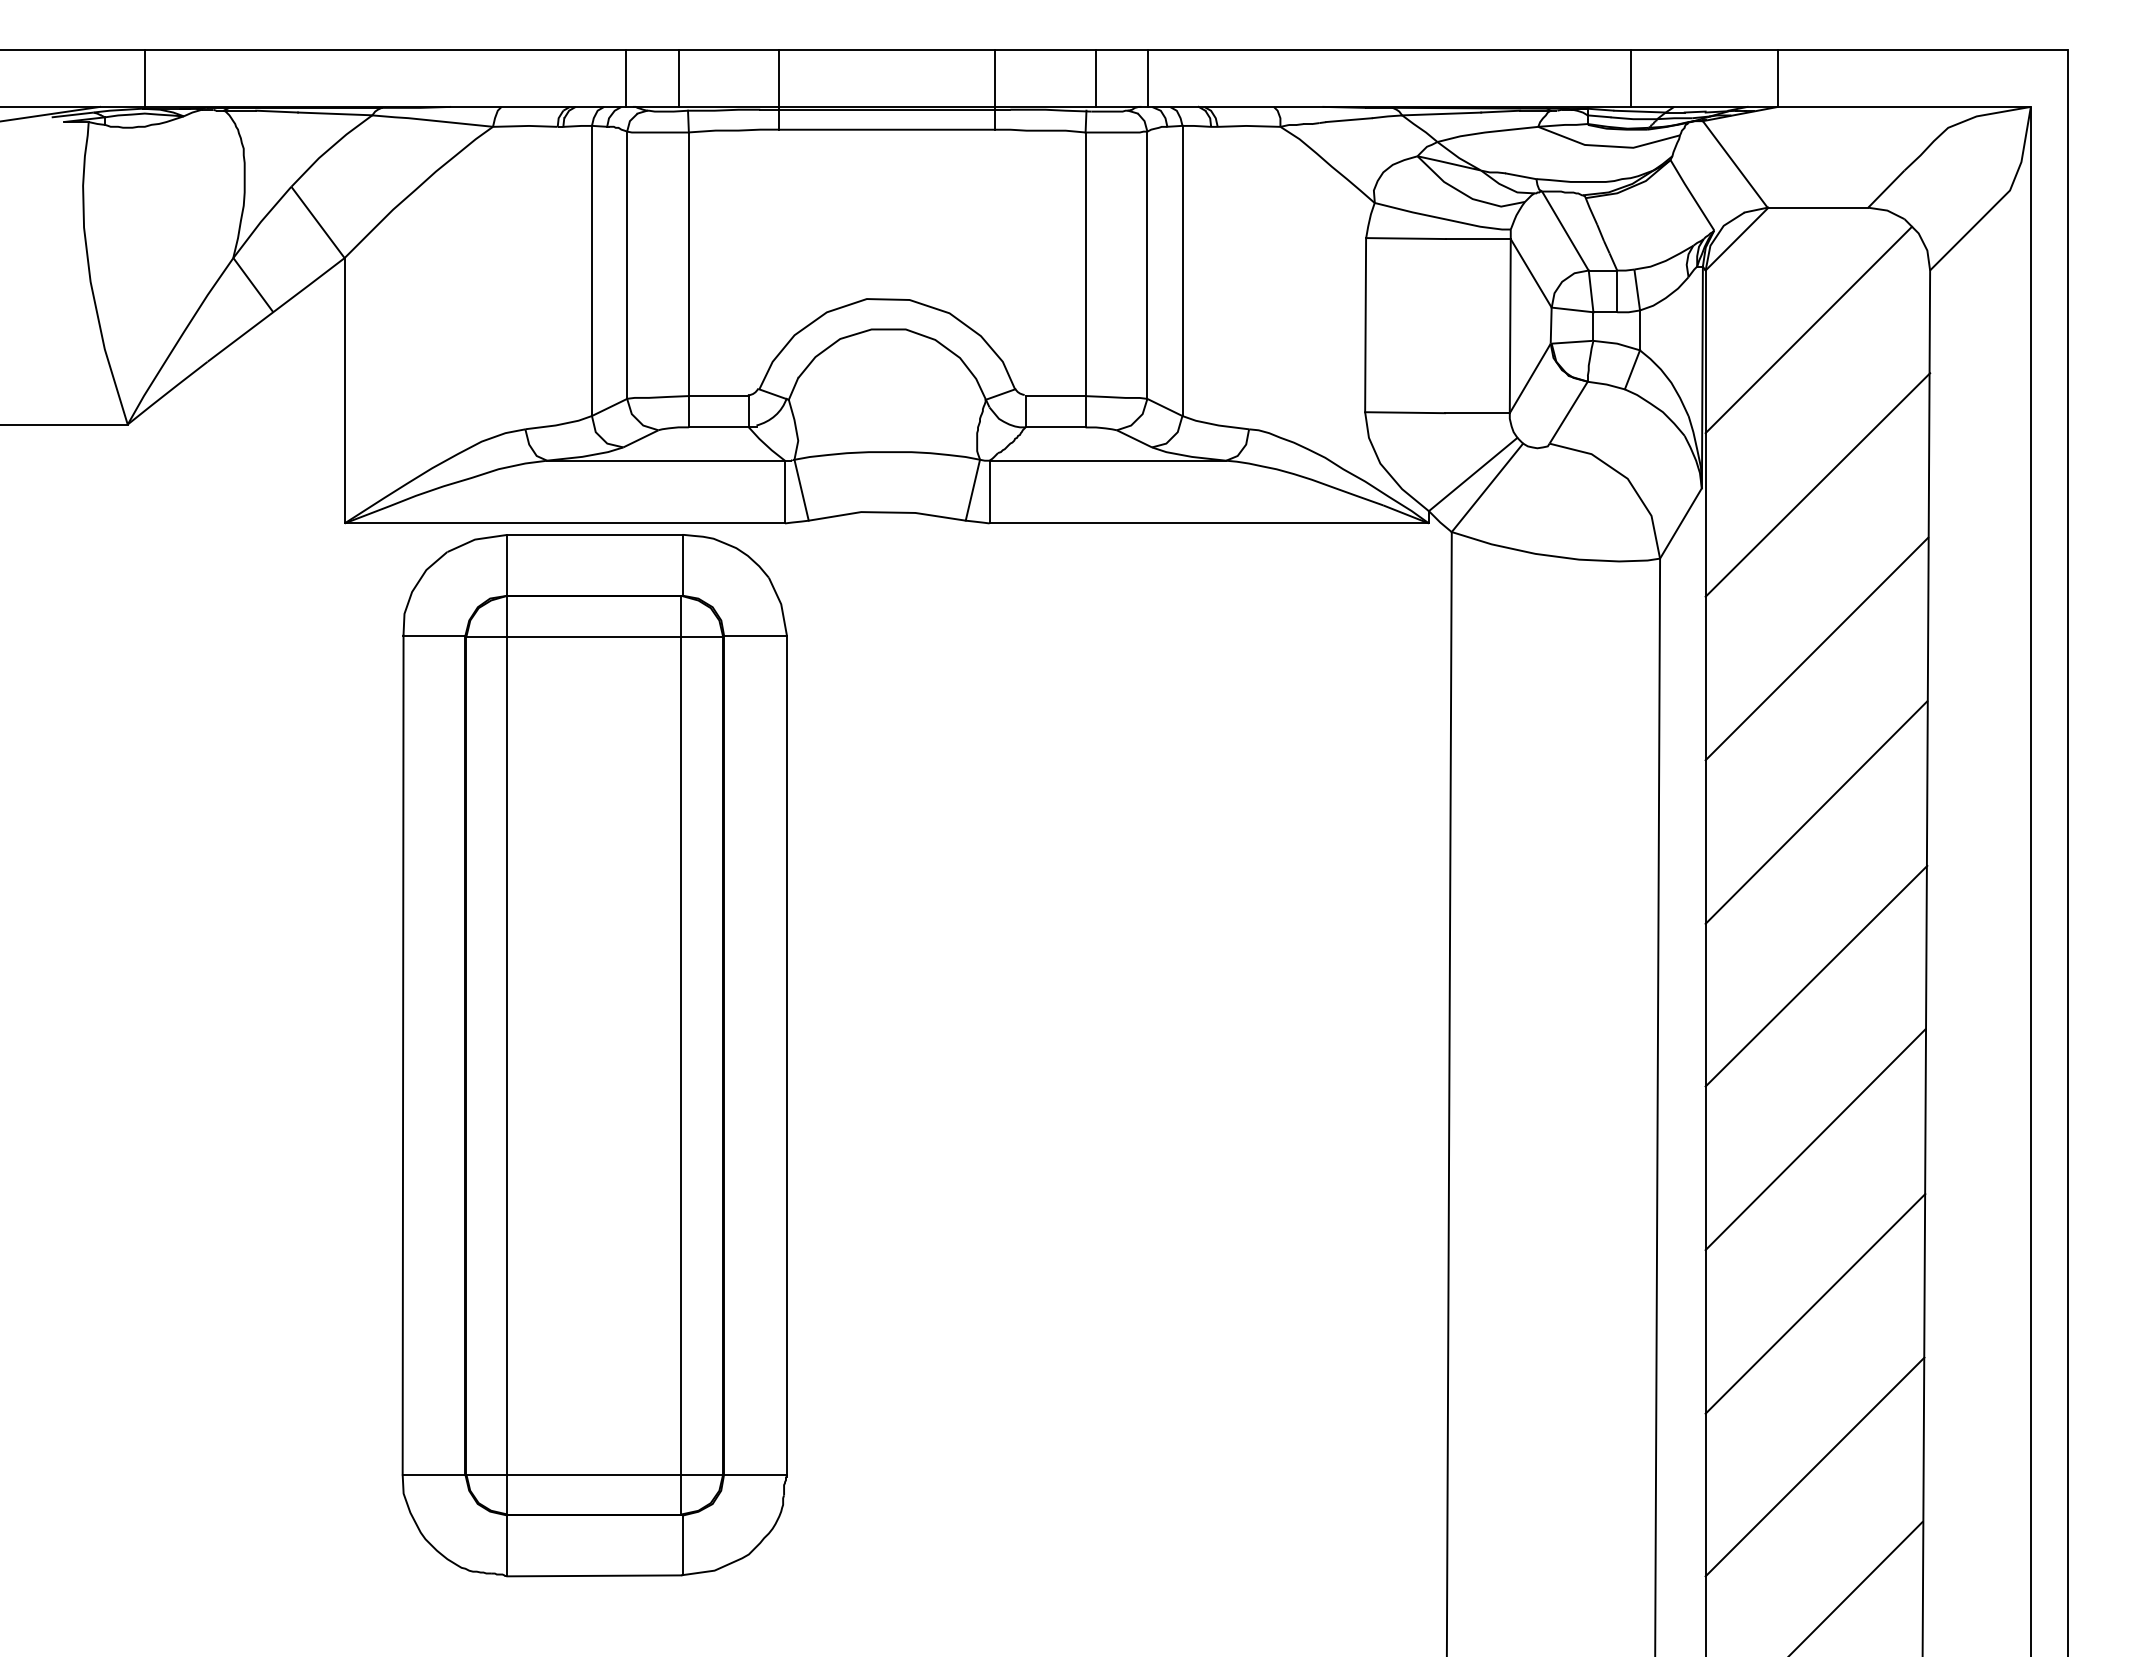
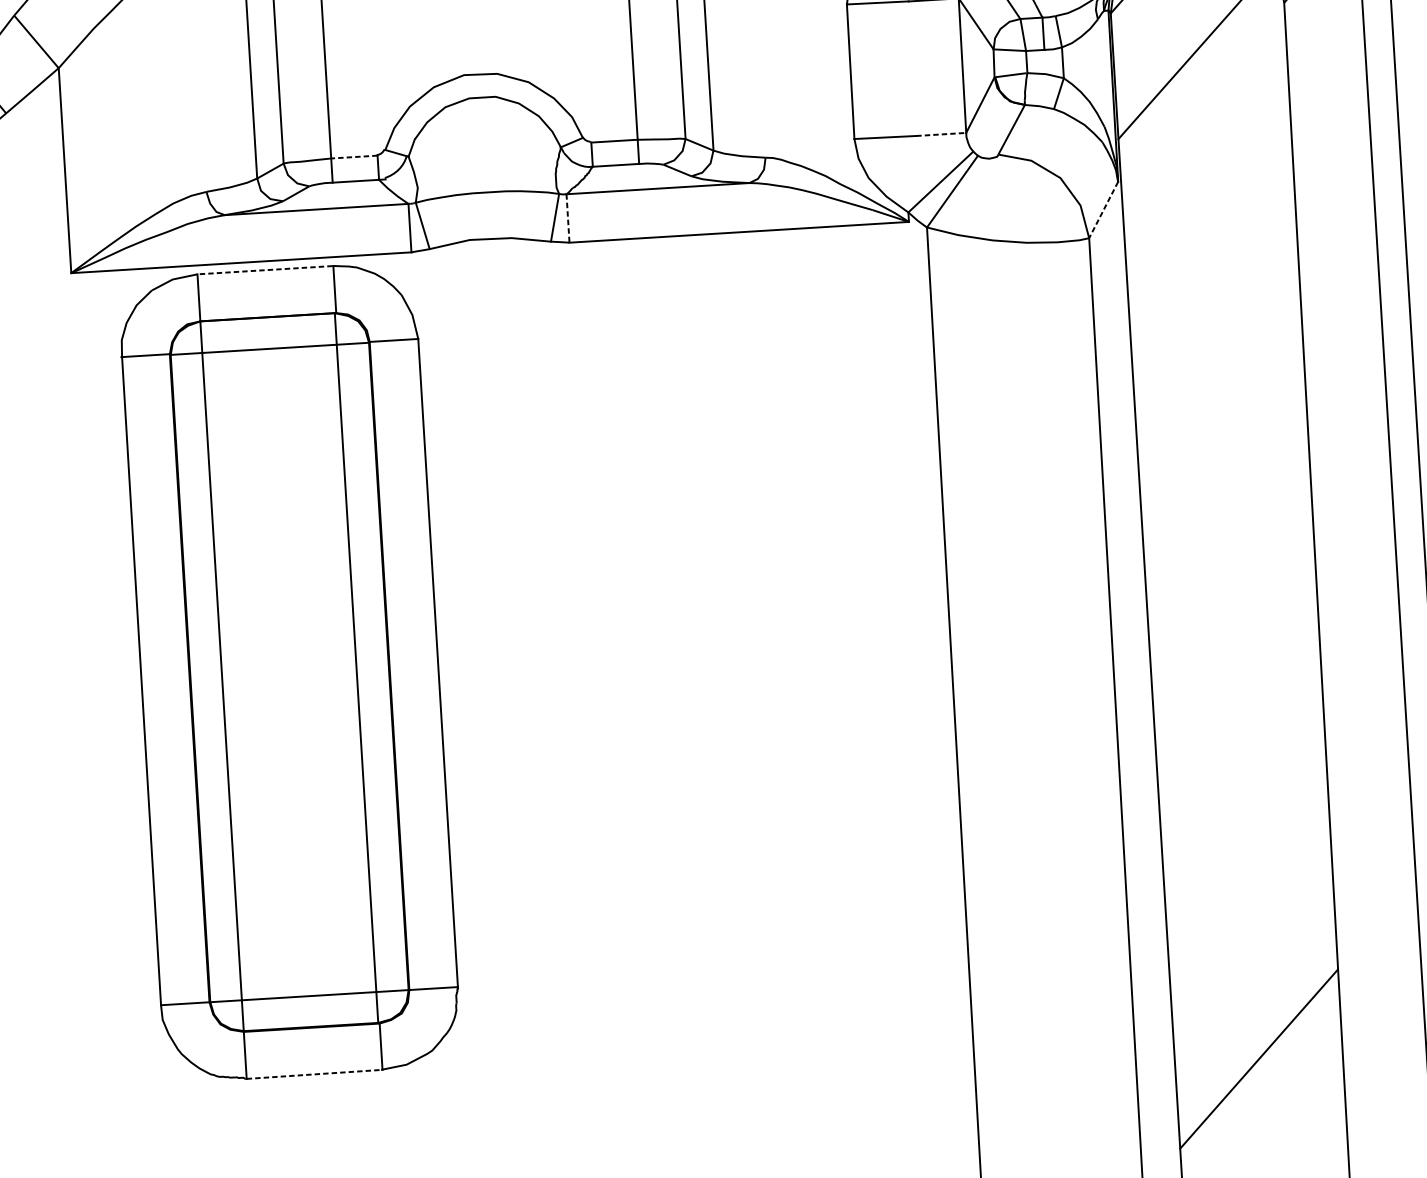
line: (718, 396) -> (354, 157), solid -> dashed
line: (1477, 413) -> (941, 134), solid -> dashed
line: (1817, 484) -> (1207, 173), removed
line: (989, 492) -> (568, 218), solid -> dashed
line: (1680, 523) -> (1103, 210), solid -> dashed
line: (594, 534) -> (264, 269), solid -> dashed
line: (1816, 648) -> (1214, 300), removed
line: (1816, 812) -> (1222, 426), removed
line: (1816, 975) -> (1229, 552), removed
line: (1815, 1139) -> (1236, 679), removed
line: (1815, 1303) -> (1244, 806), removed
line: (1814, 1466) -> (1251, 932), removed
line: (594, 1575) -> (314, 1074), solid -> dashed

